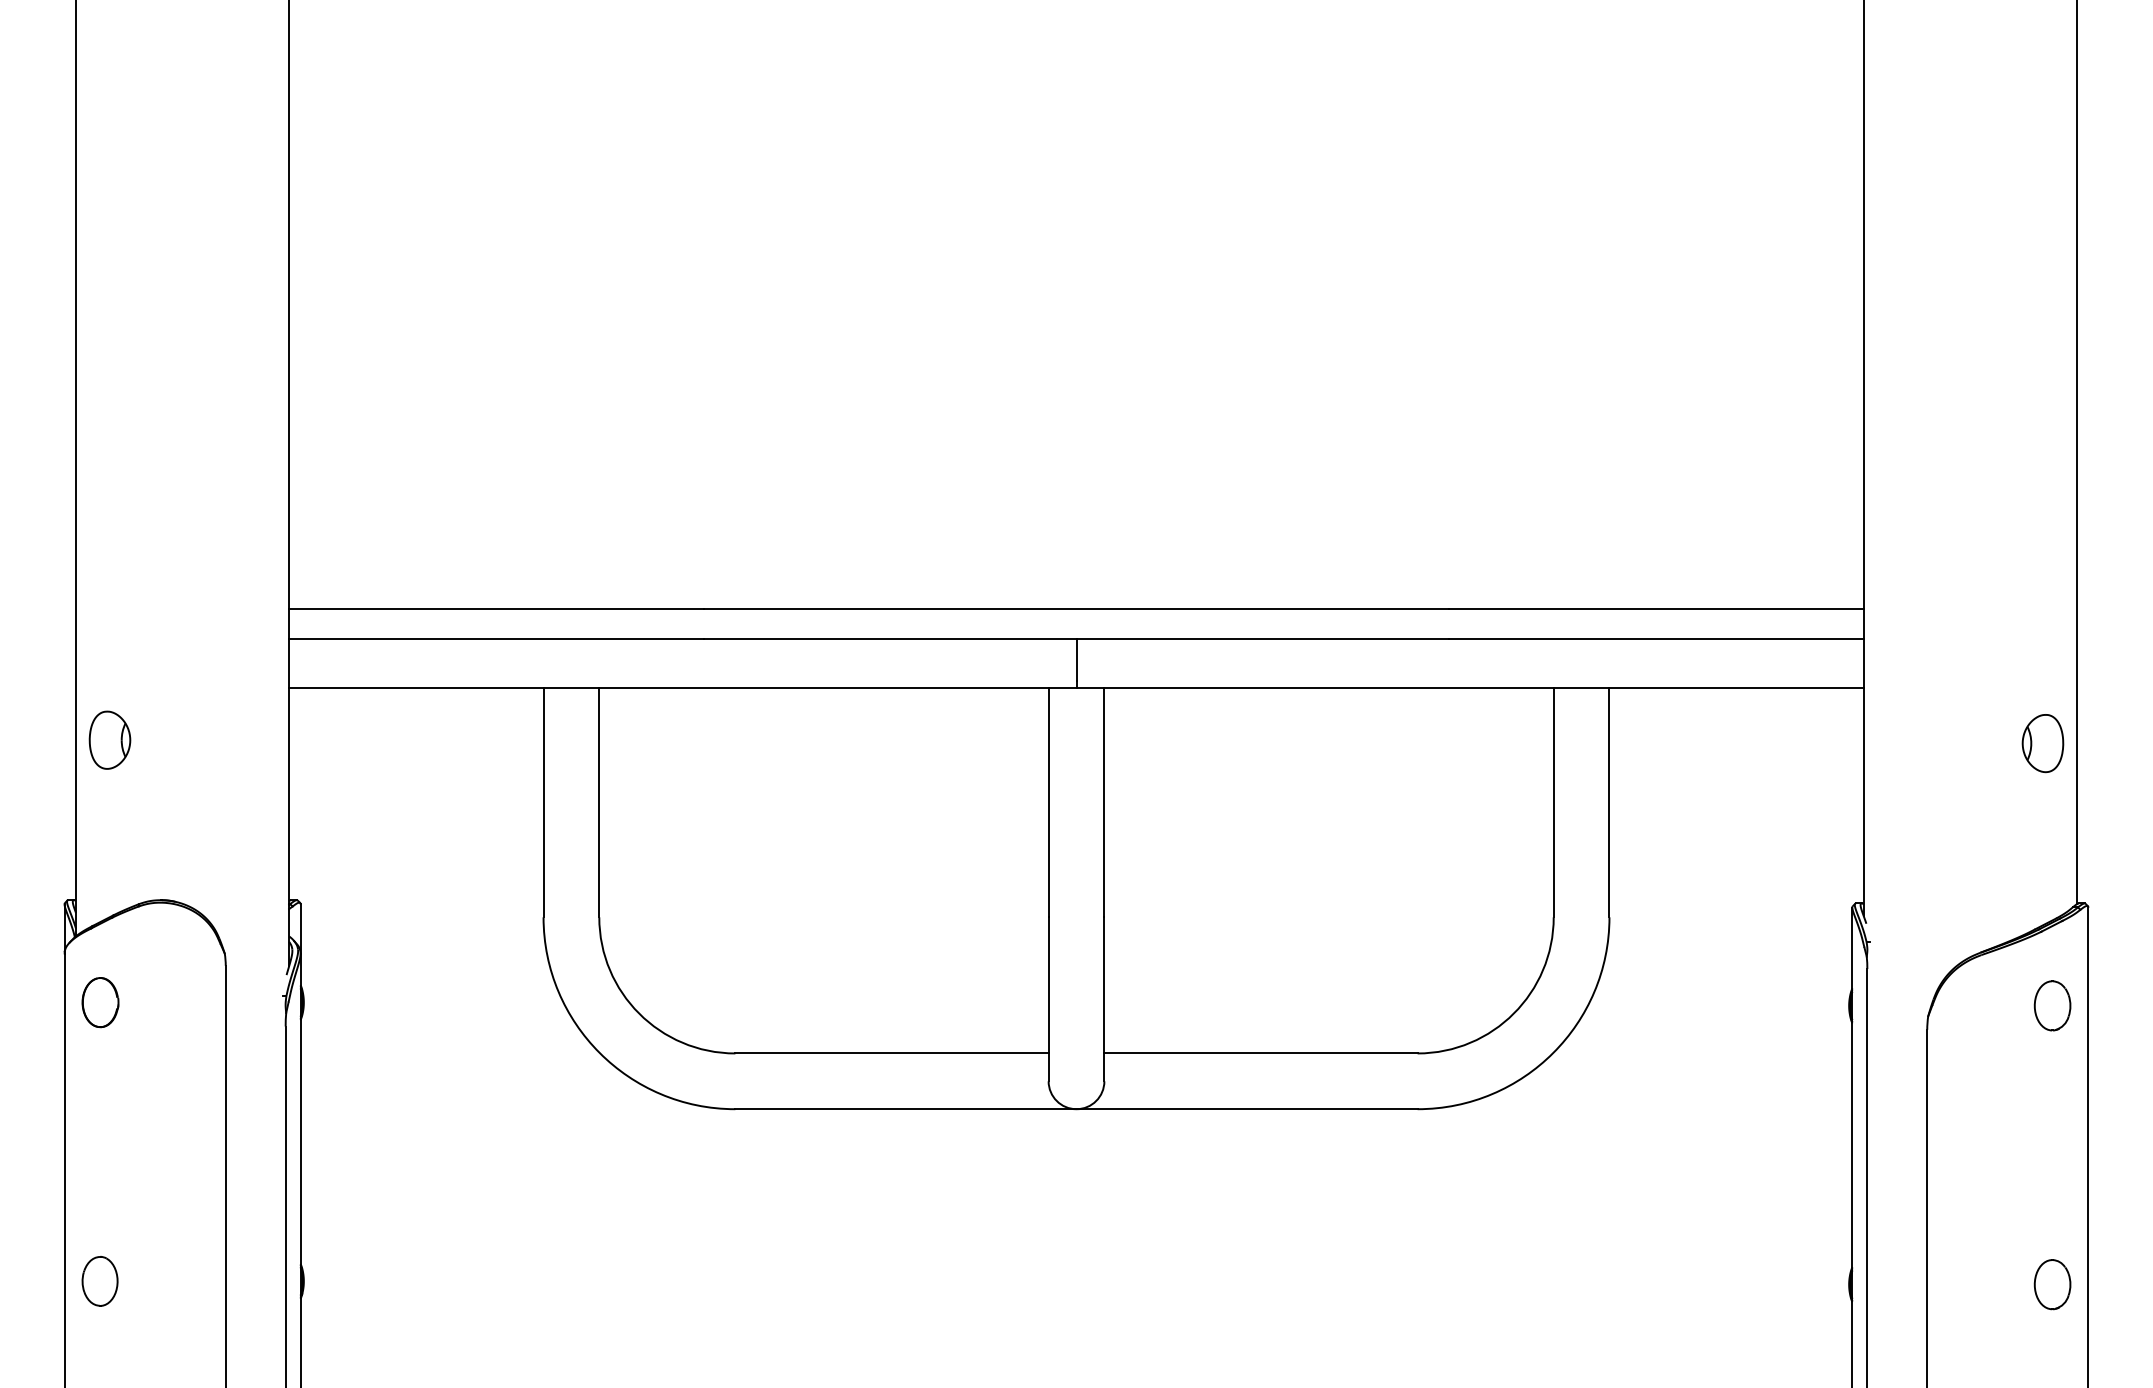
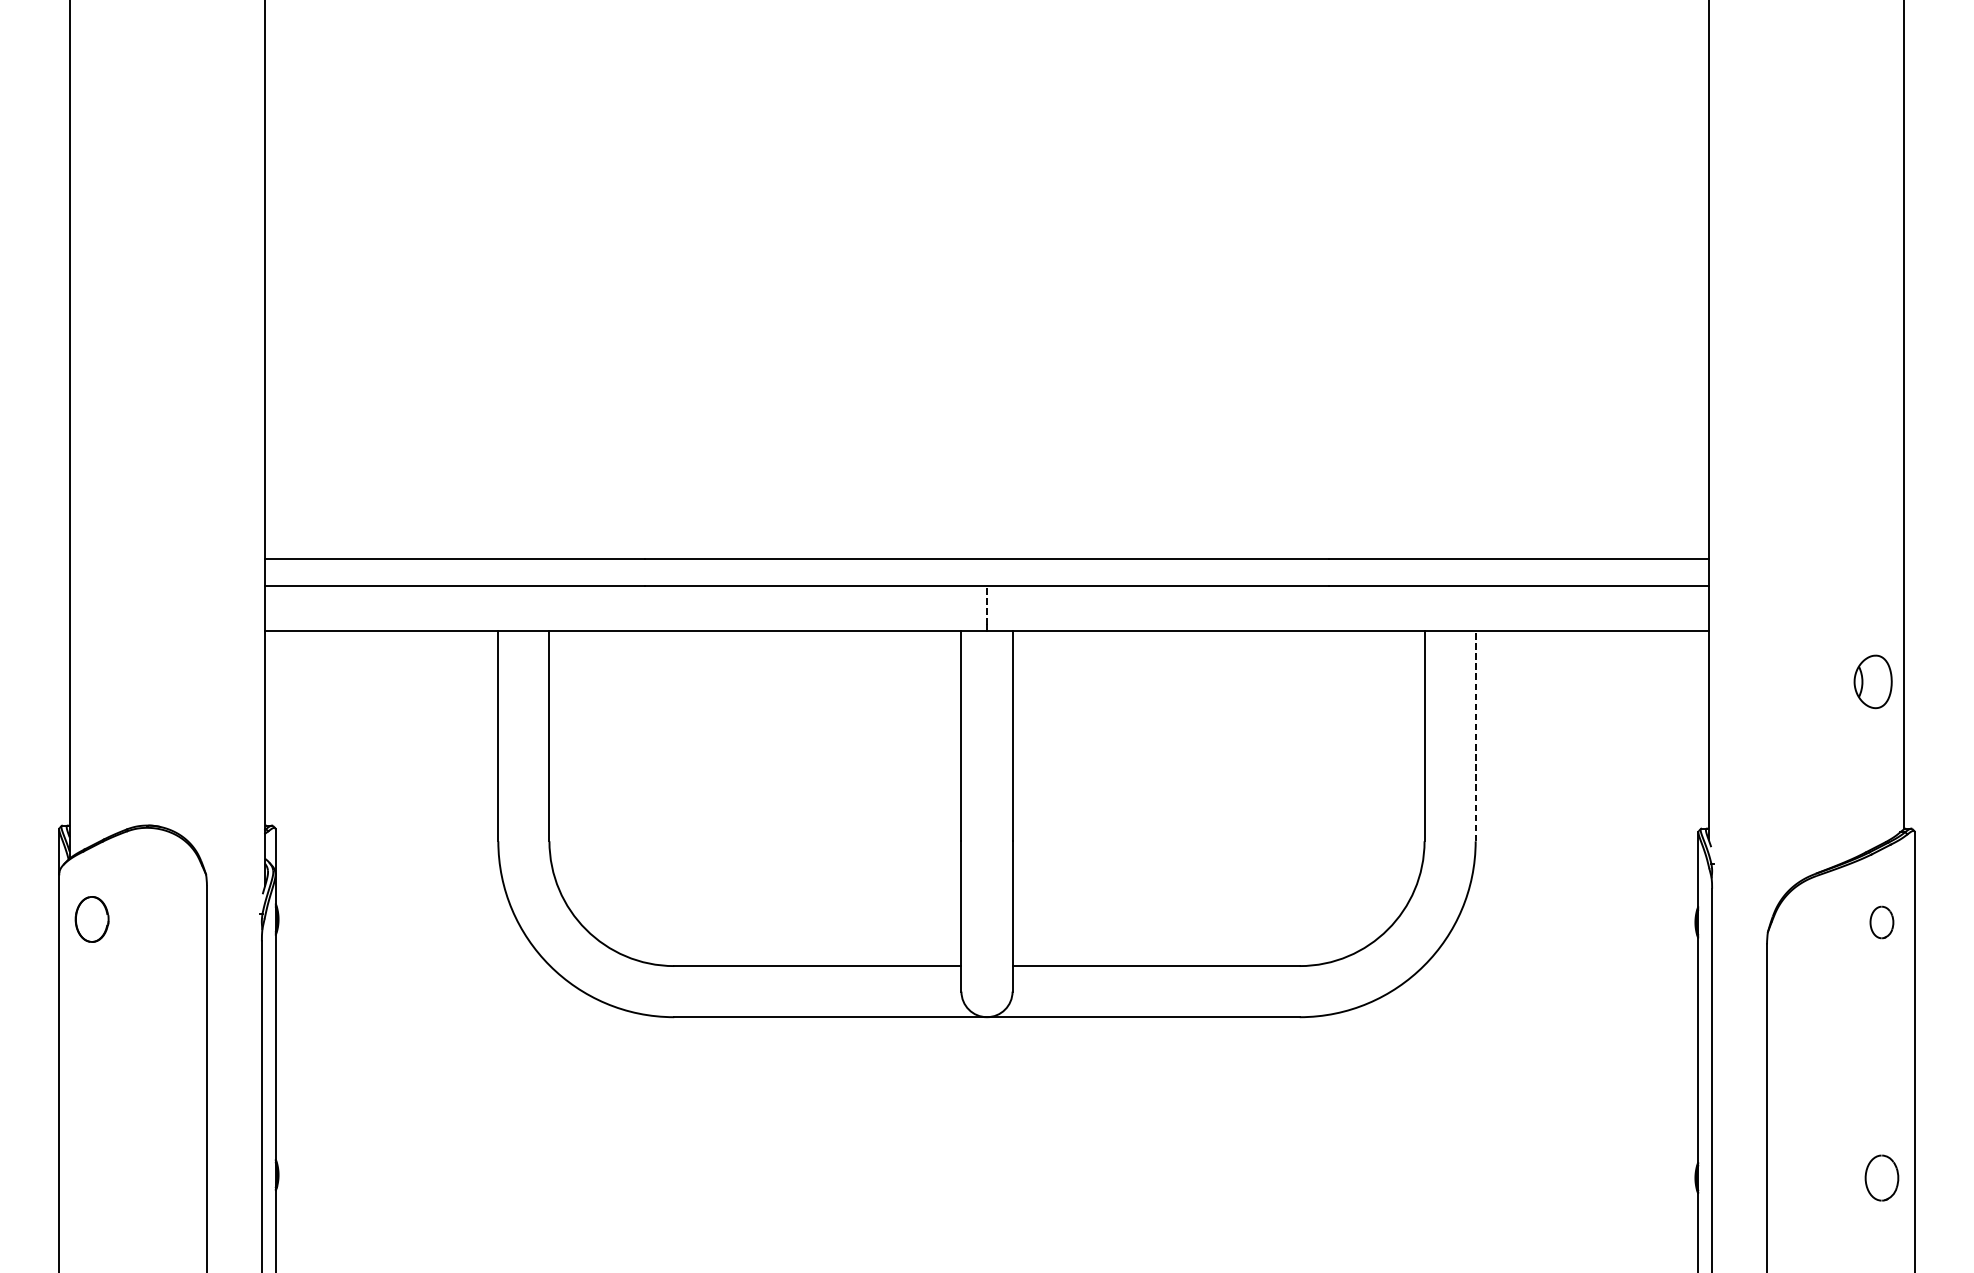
line: (1076, 659) -> (987, 604), solid -> dashed
part: (109, 739) -> (100, 678), removed
line: (1609, 802) -> (1475, 735), solid -> dashed
part: (2052, 1005) -> (1881, 922), size x0.7
part: (99, 1281) -> (91, 1175), removed

